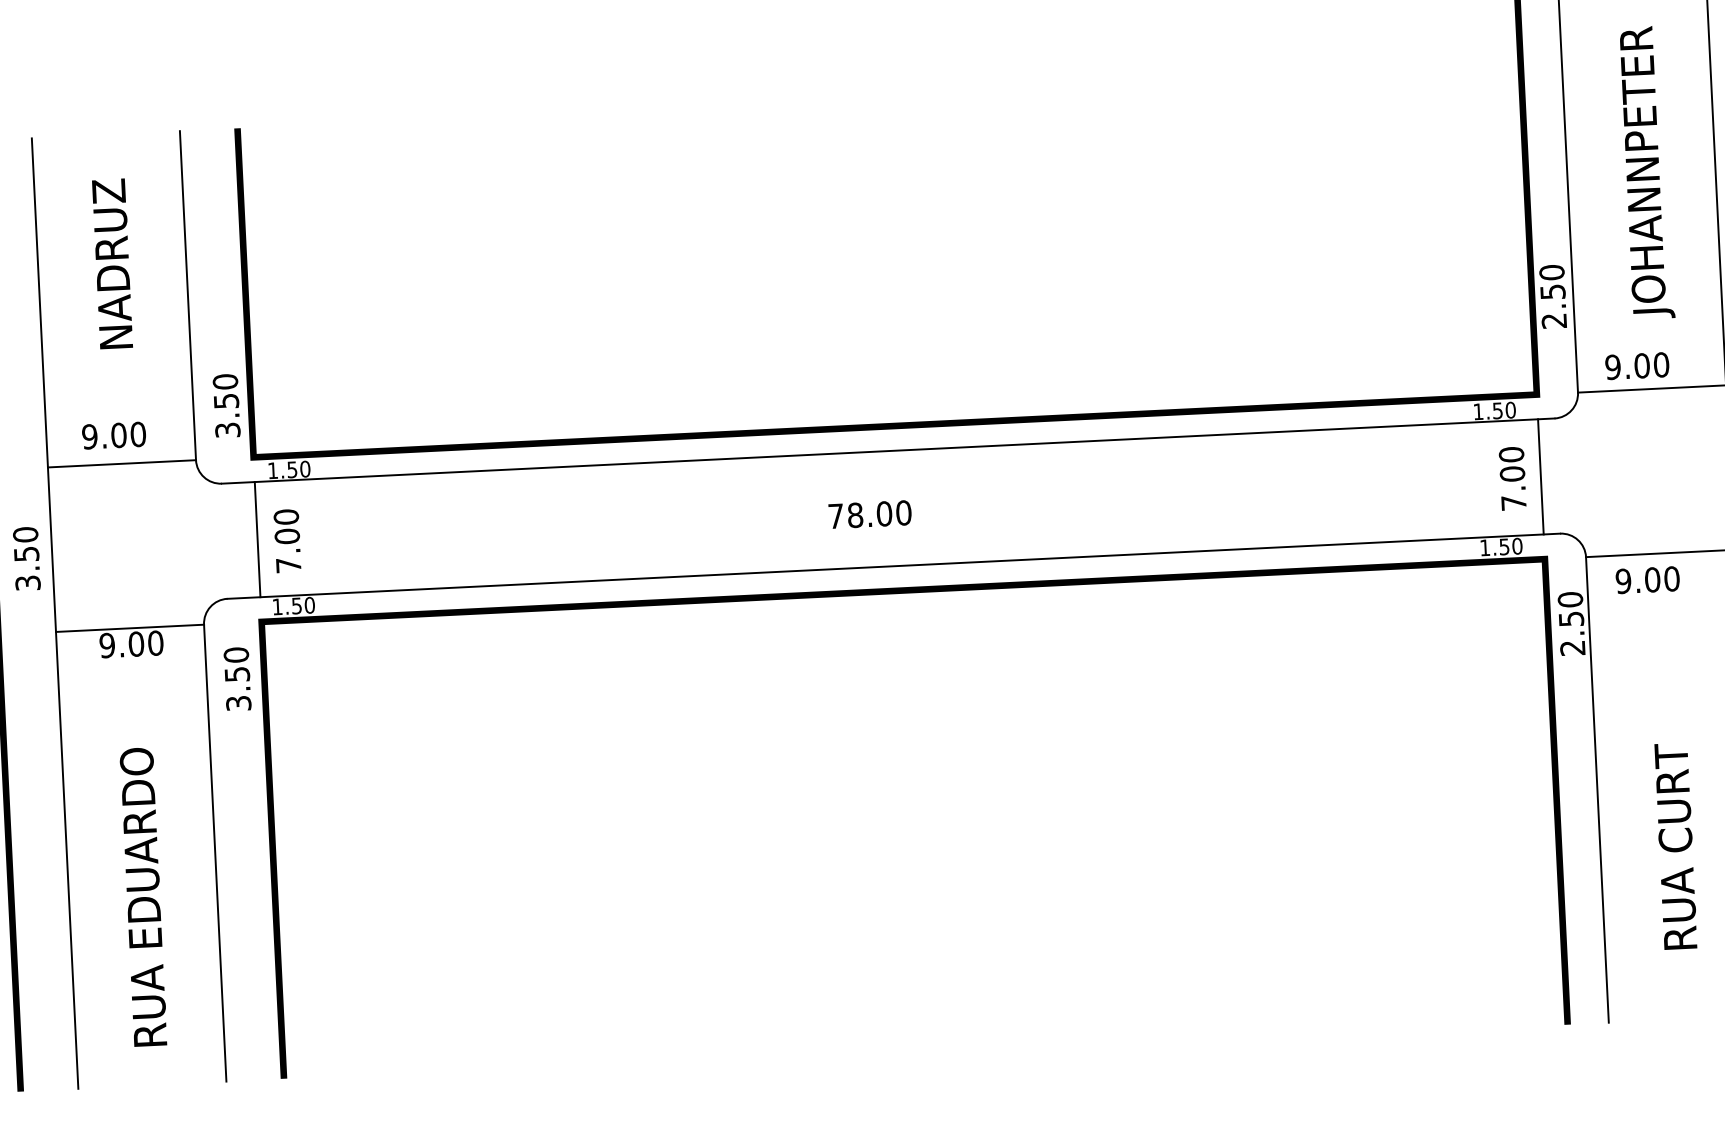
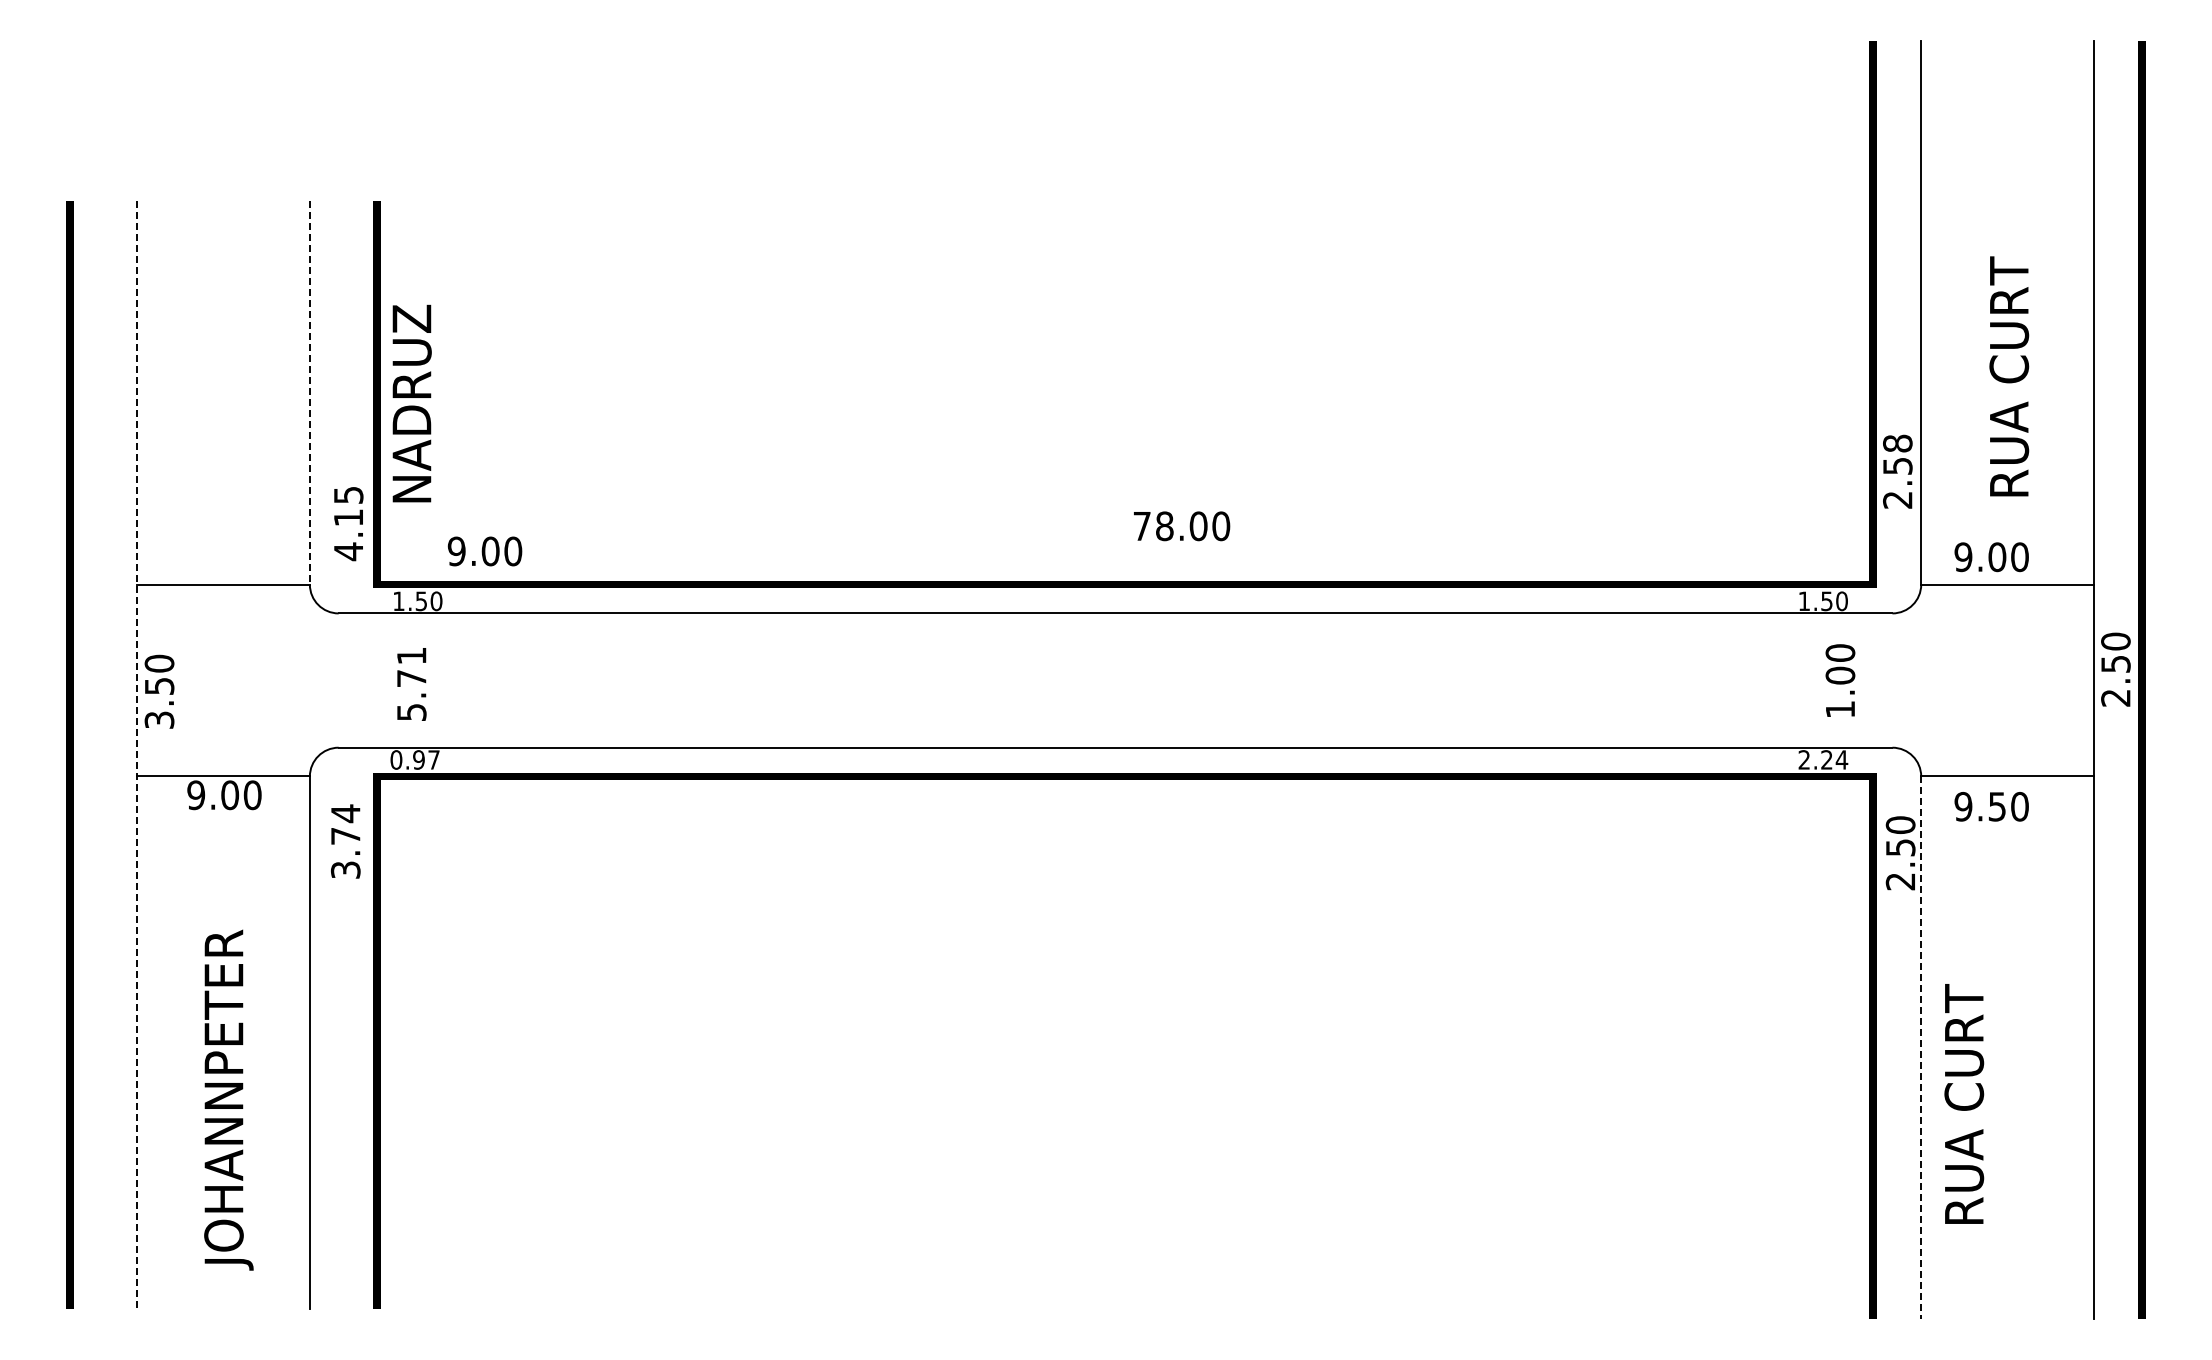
text: (1646, 172) -> (2013, 332), JOHANNPETER -> RUA CURT
text: (112, 263) -> (411, 403), moved
text: (1551, 272) -> (1897, 443), 2.50 -> 2.58
line: (187, 295) -> (309, 392), solid -> dashed
text: (226, 406) -> (348, 523), 3.50 -> 4.15
text: (113, 435) -> (484, 551), moved
line: (1541, 476) -> (1873, 680), removed
text: (1514, 503) -> (1840, 709), 7.00 -> 1.00
text: (870, 514) -> (1182, 526), moved
line: (258, 539) -> (377, 680), removed
text: (287, 540) -> (411, 683), 7.00 -> 5.71
text: (1501, 546) -> (1823, 759), 1.50 -> 2.24
text: (26, 558) -> (159, 691), moved
text: (1652, 579) -> (1997, 806), 9.00 -> 9.50
text: (293, 605) -> (414, 759), 1.50 -> 0.97
line: (55, 613) -> (137, 755), solid -> dashed
text: (236, 664) -> (345, 824), 3.50 -> 3.74
line: (1597, 790) -> (1921, 1048), solid -> dashed
text: (1676, 845) -> (1964, 1103), moved
text: (147, 900) -> (228, 1093), RUA EDUARDO -> JOHANNPETER

